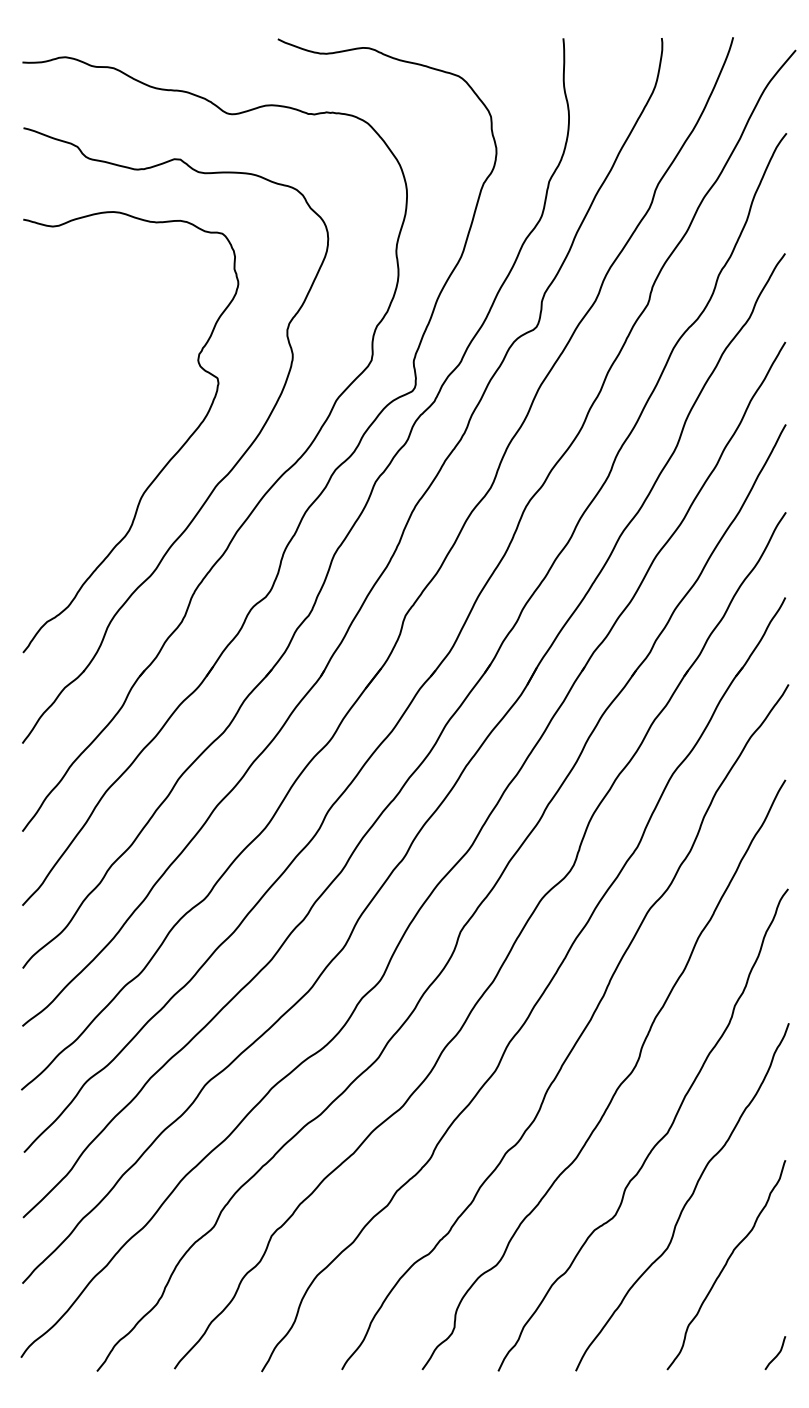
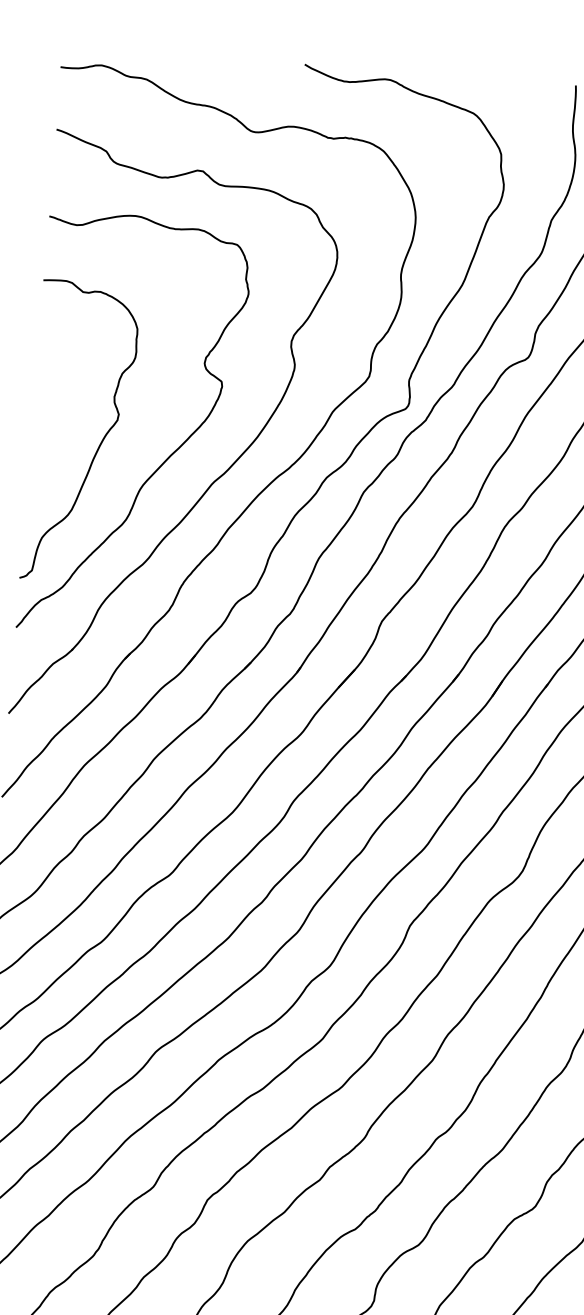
curve: (95, 452) -> (100, 442), added

